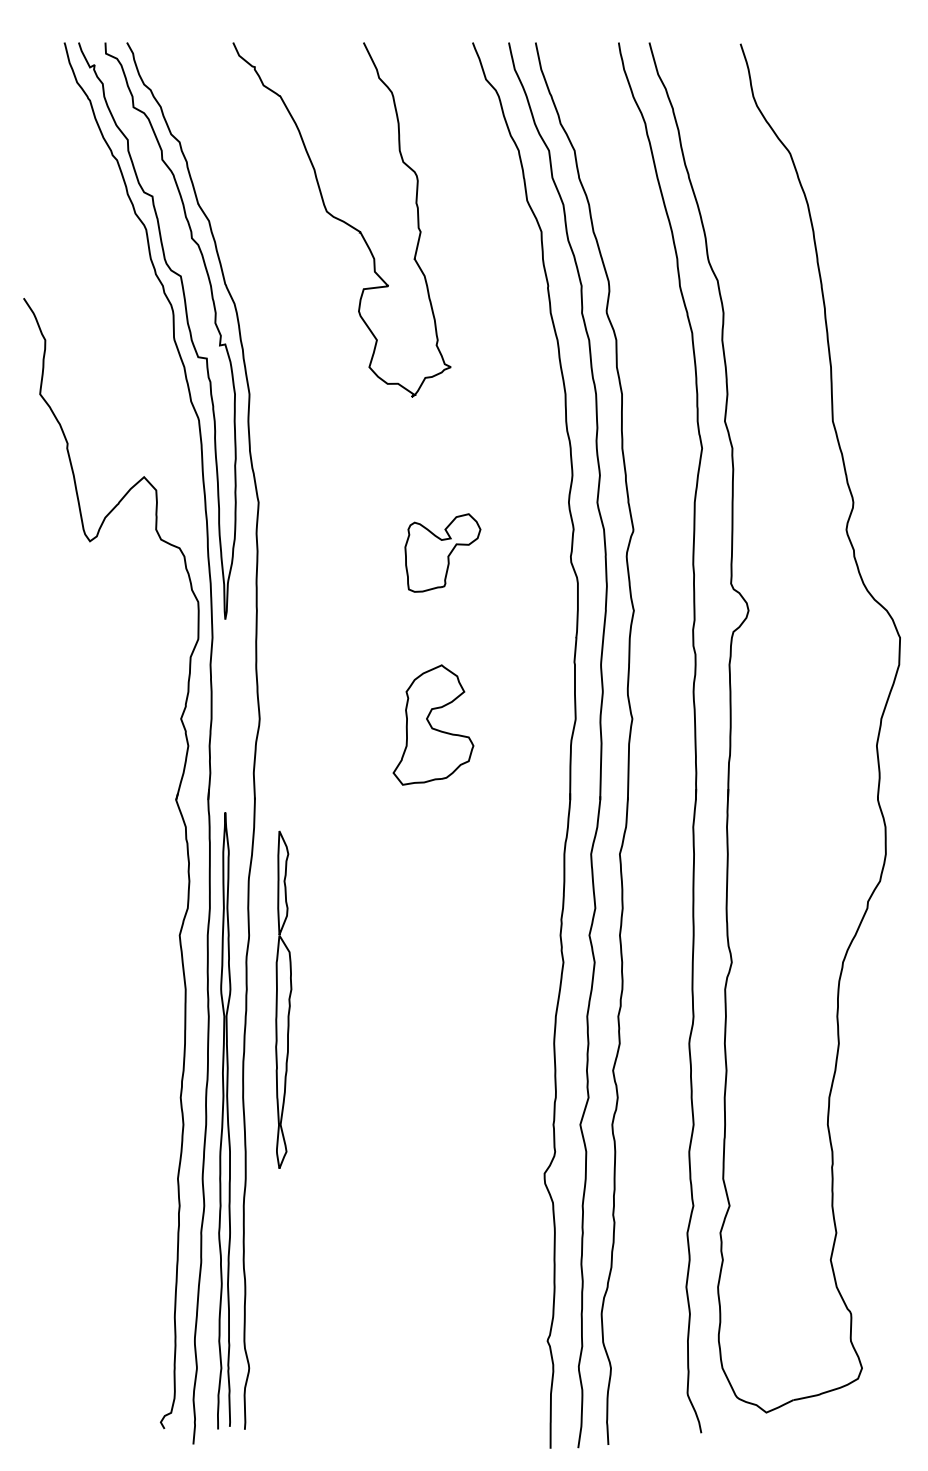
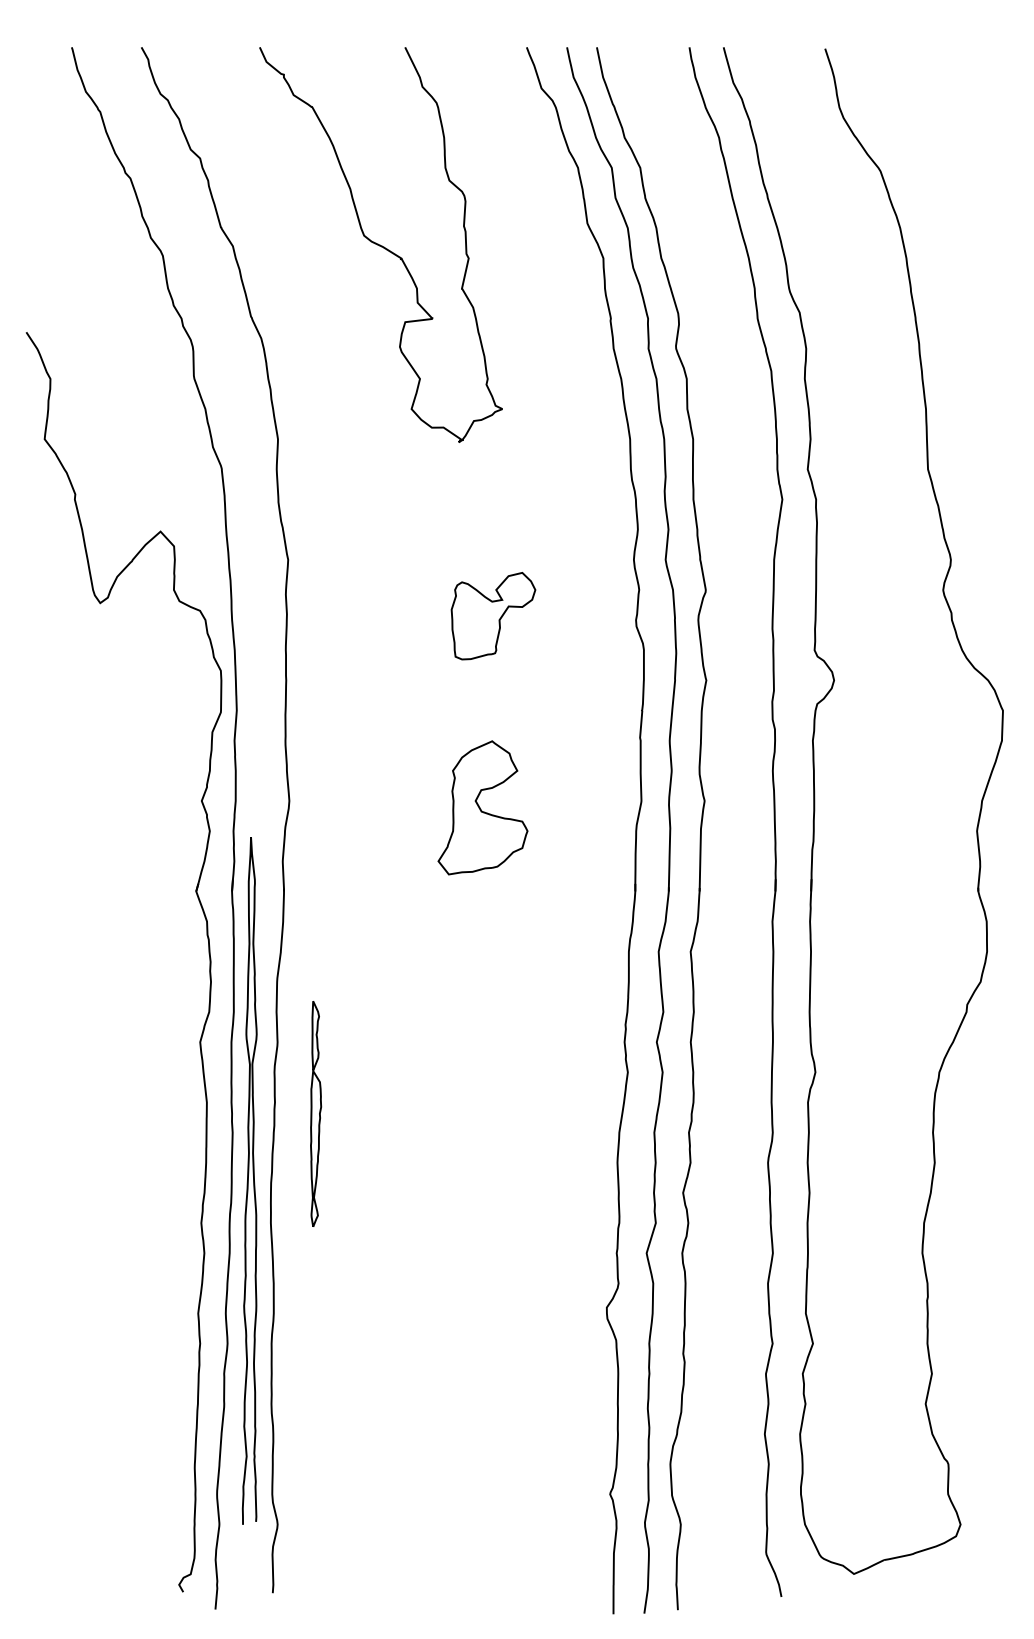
curve: (187, 324) -> (208, 361), removed
part: (283, 999) -> (315, 1113), size x0.6
curve: (223, 1120) -> (248, 1180), moved

